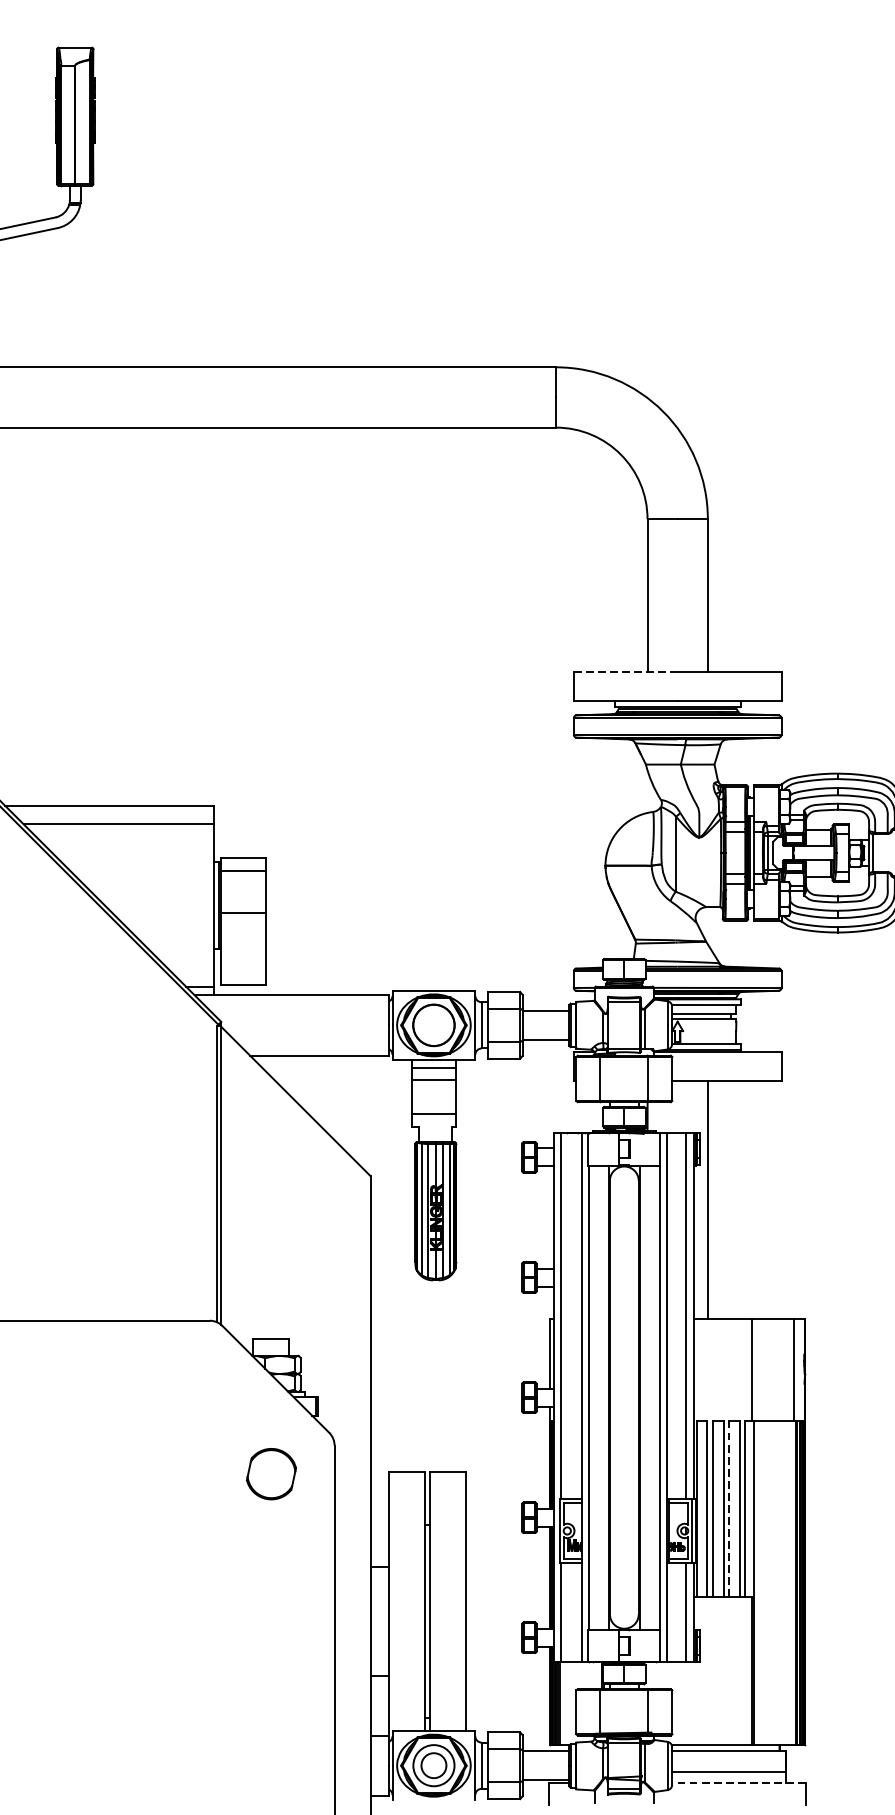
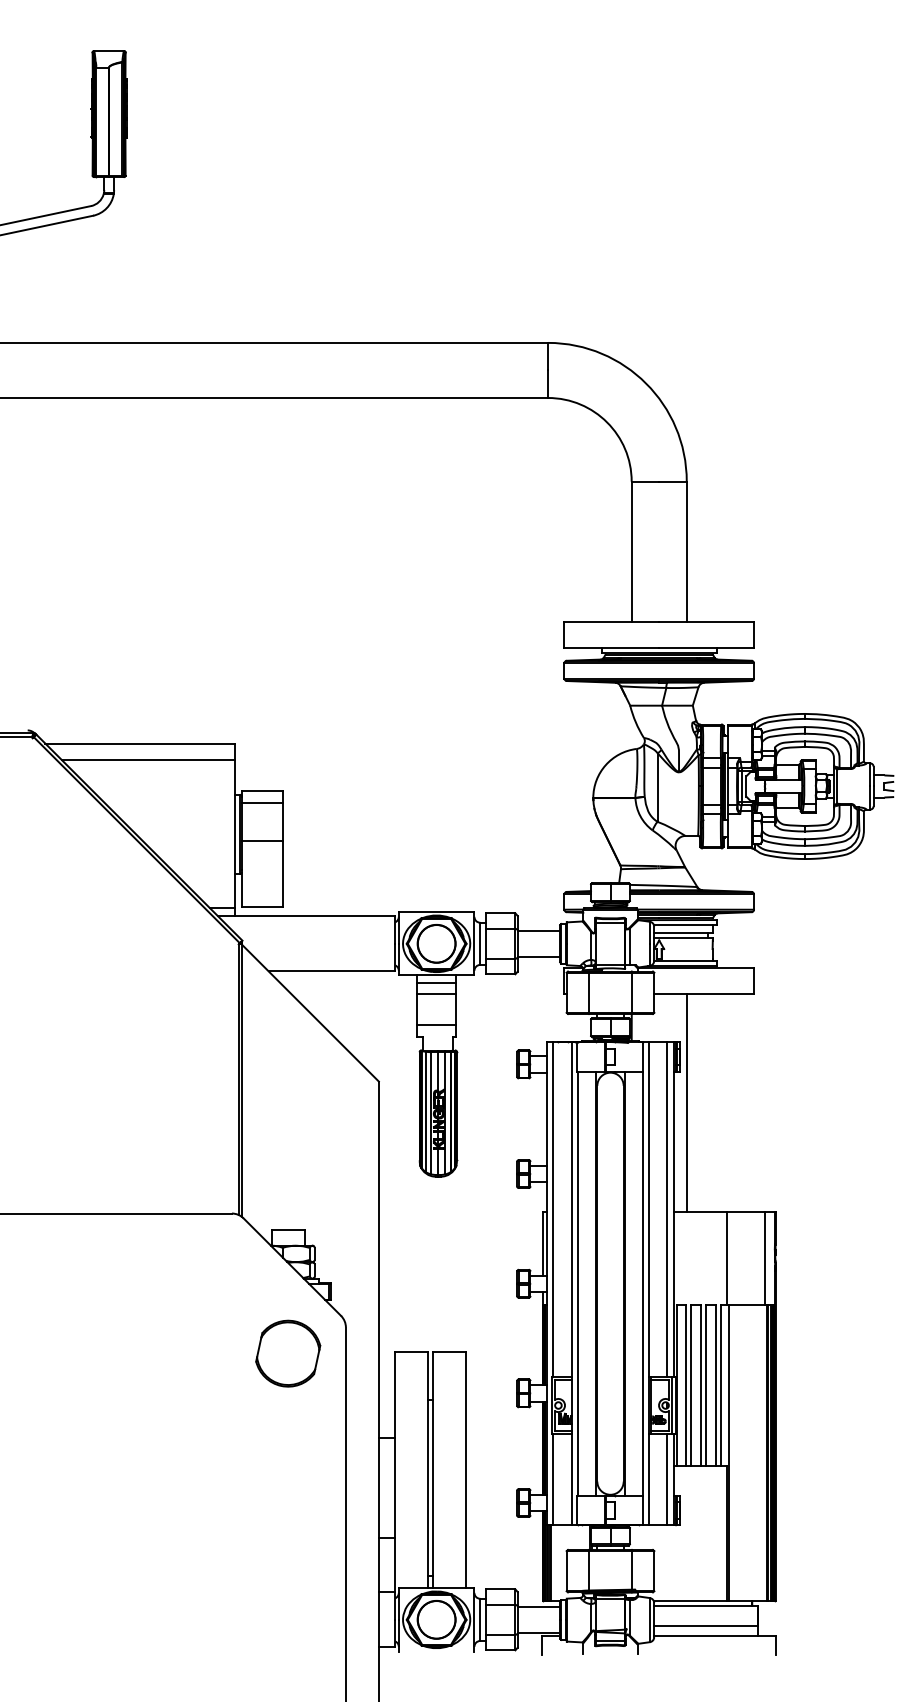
line: (626, 672) -> (612, 621), dashed -> solid
part: (271, 1474) -> (288, 1353), size x1.43
line: (729, 1509) -> (706, 1385), dashed -> solid
circle: (433, 1765) -> (436, 1619), size x1.67
line: (738, 1782) -> (714, 1635), dashed -> solid

